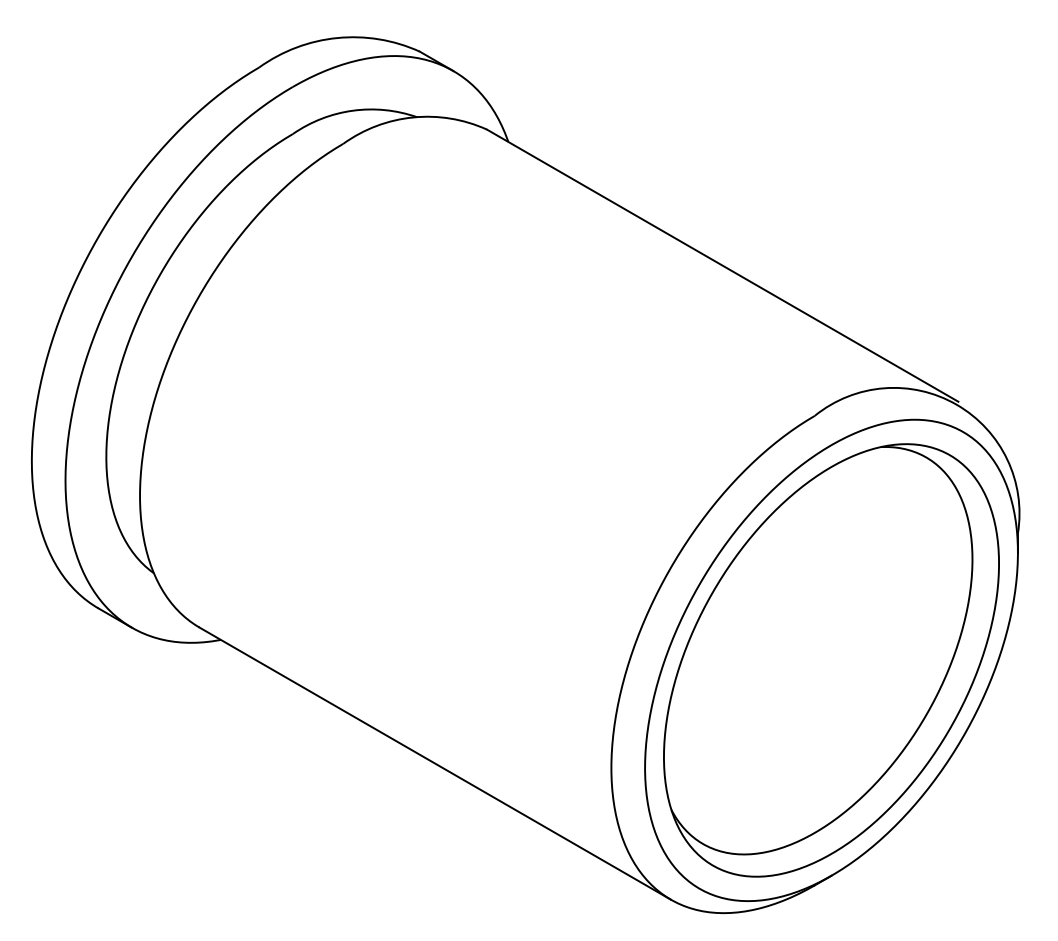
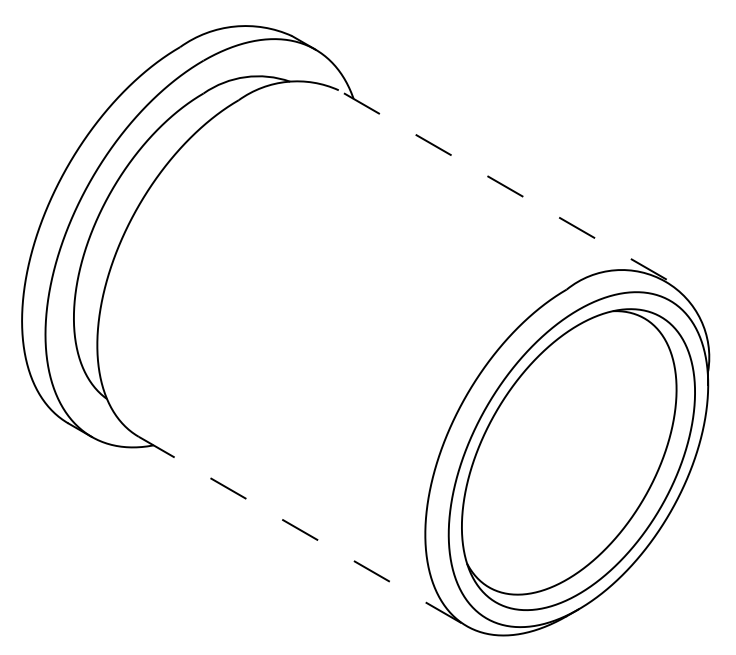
line: (722, 264) -> (502, 184), solid -> dashed
line: (436, 763) -> (303, 531), solid -> dashed

